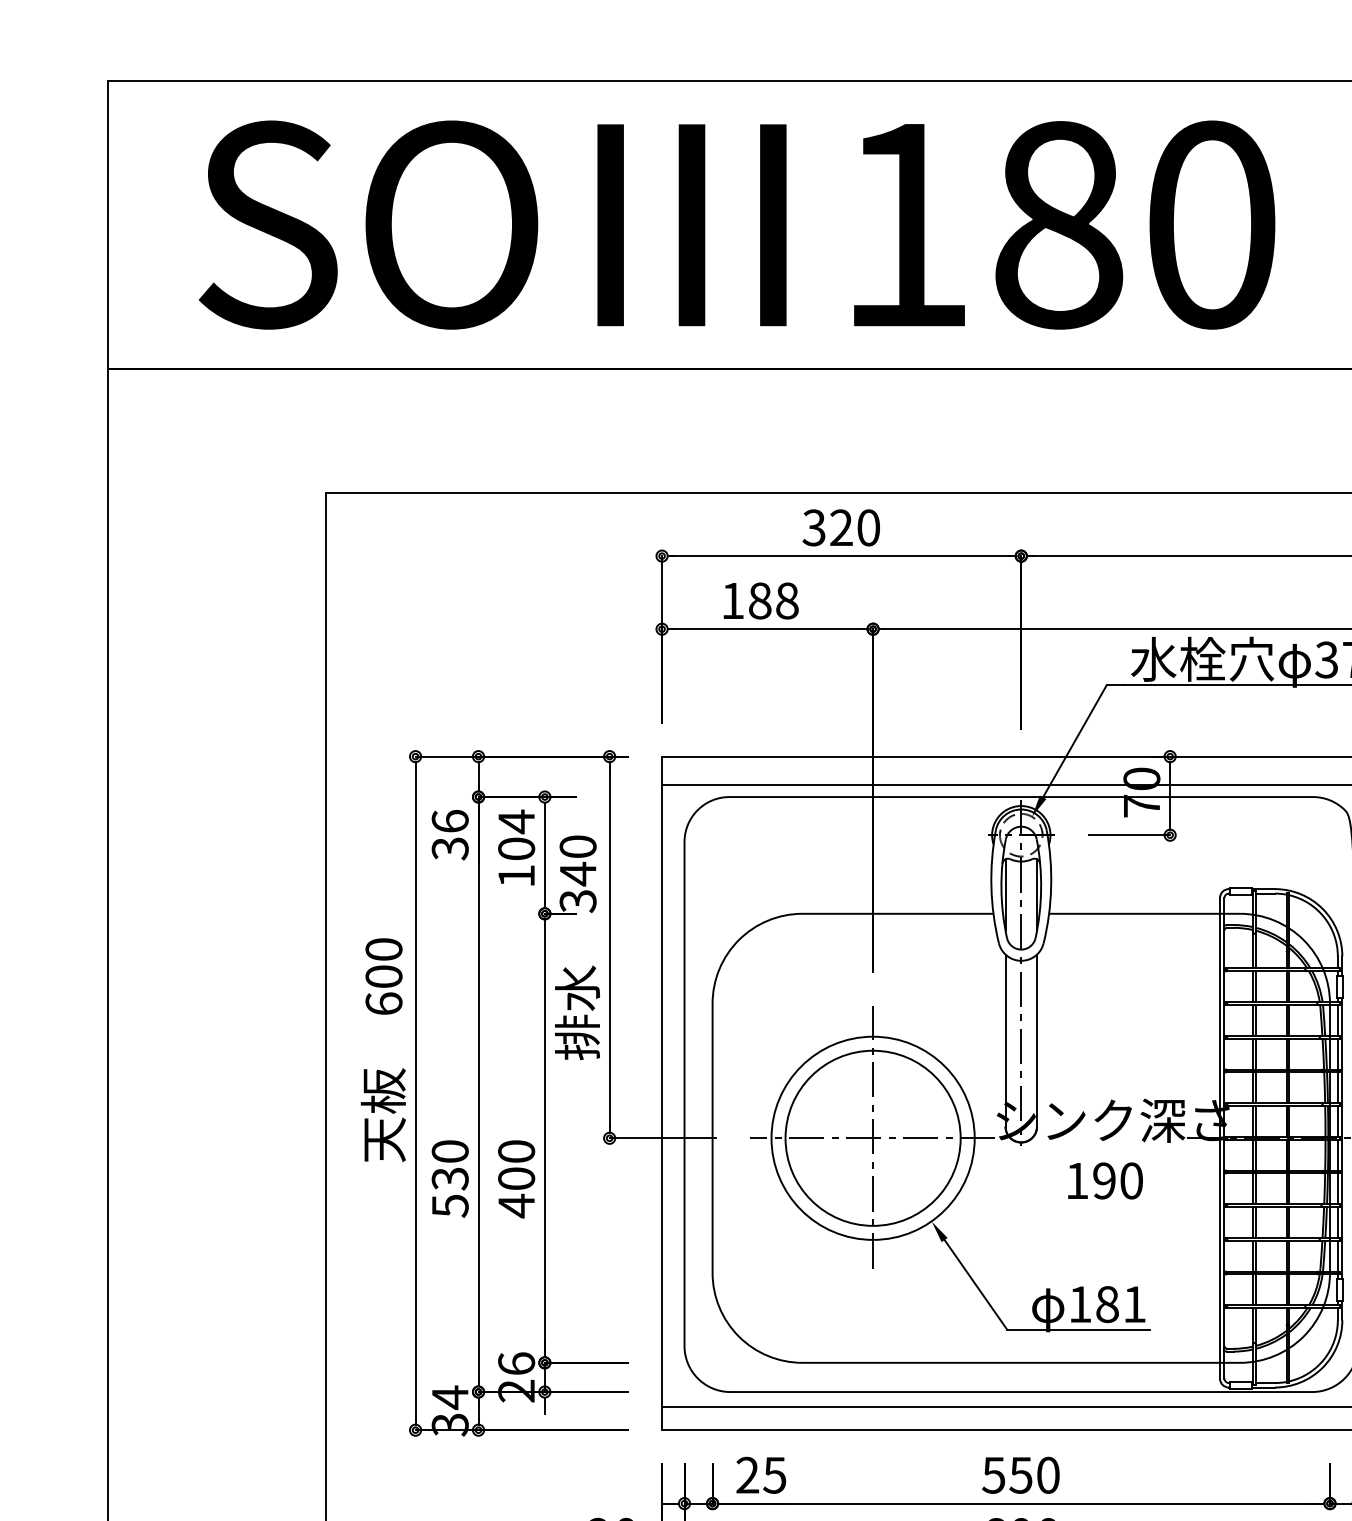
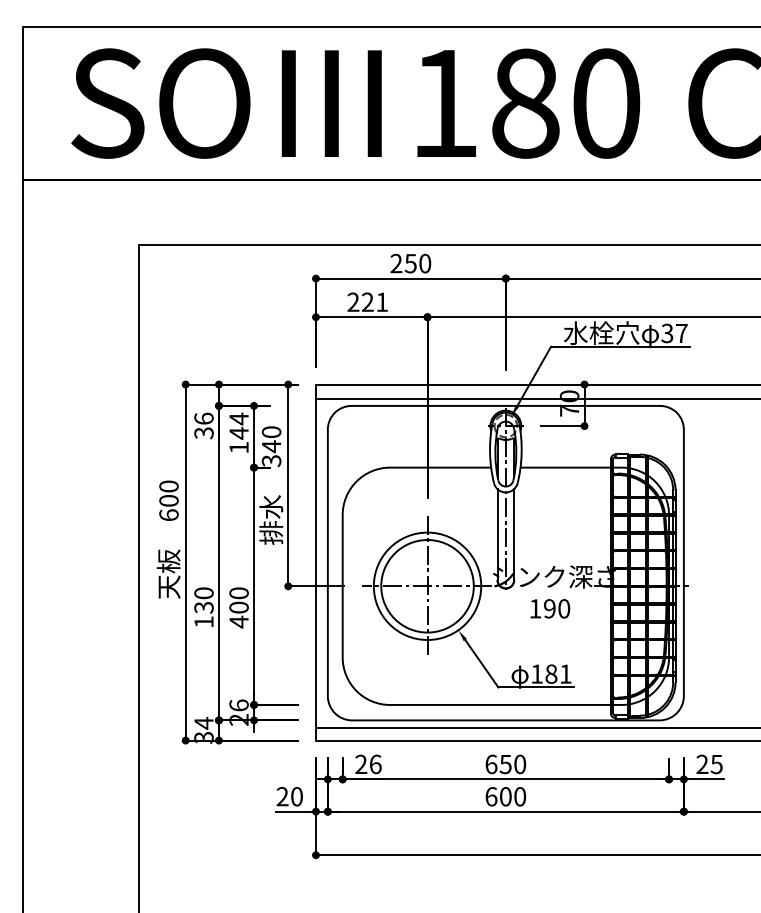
text: (827, 527) -> (403, 263), 320 -> 250
text: (759, 601) -> (367, 302), 188 -> 221
text: (515, 849) -> (238, 433), 104 -> 144
text: (449, 1206) -> (203, 622), 530 -> 130
text: (774, 1475) -> (375, 764), 25 -> 26
text: (994, 1475) -> (491, 764), 550 -> 650

